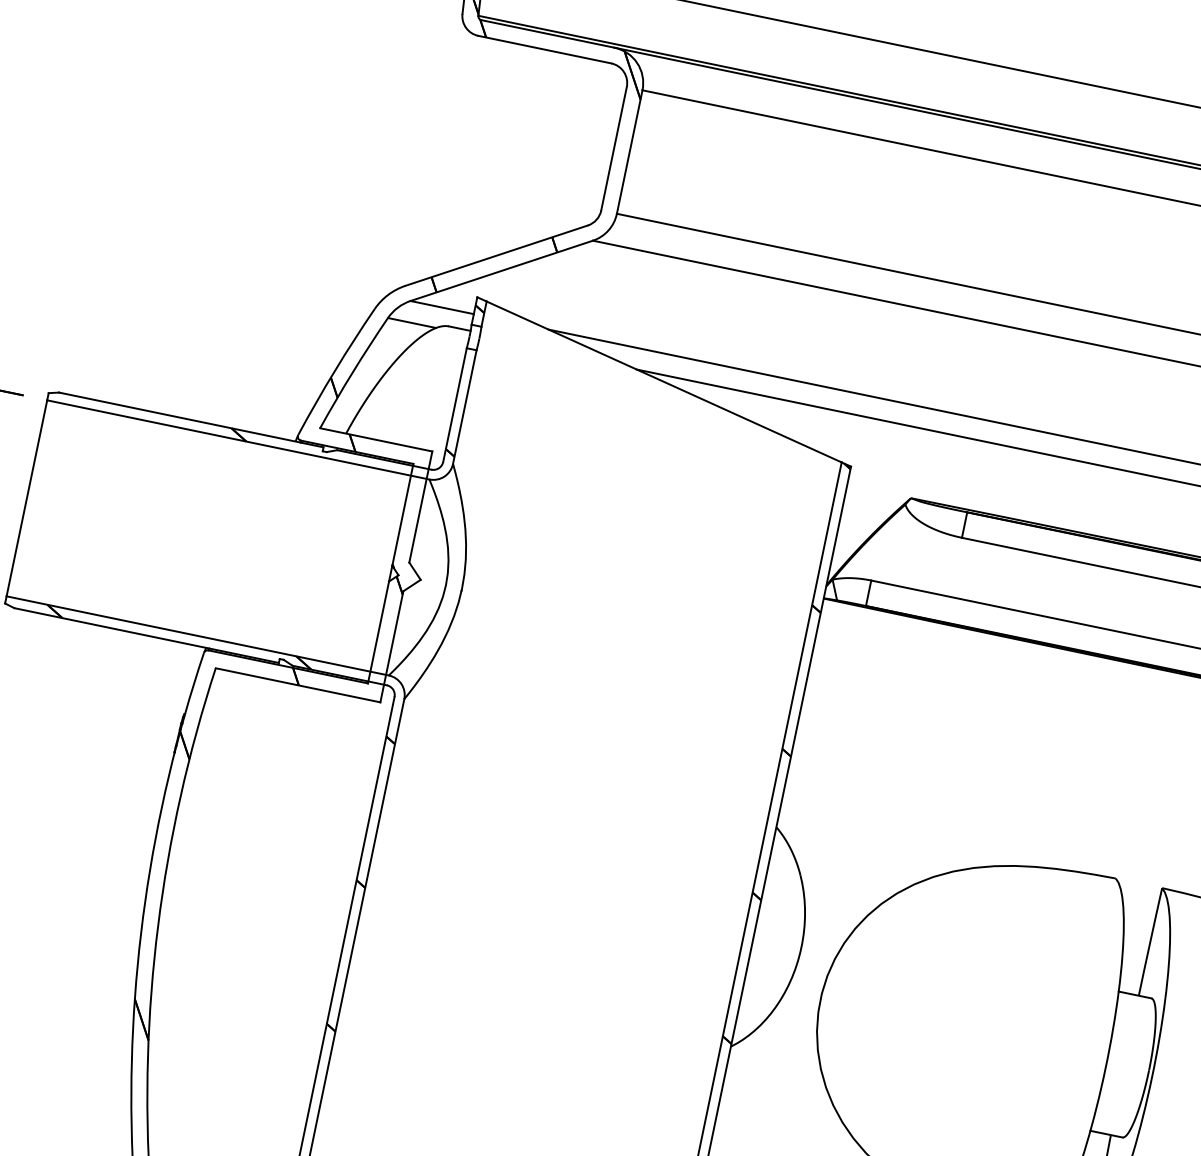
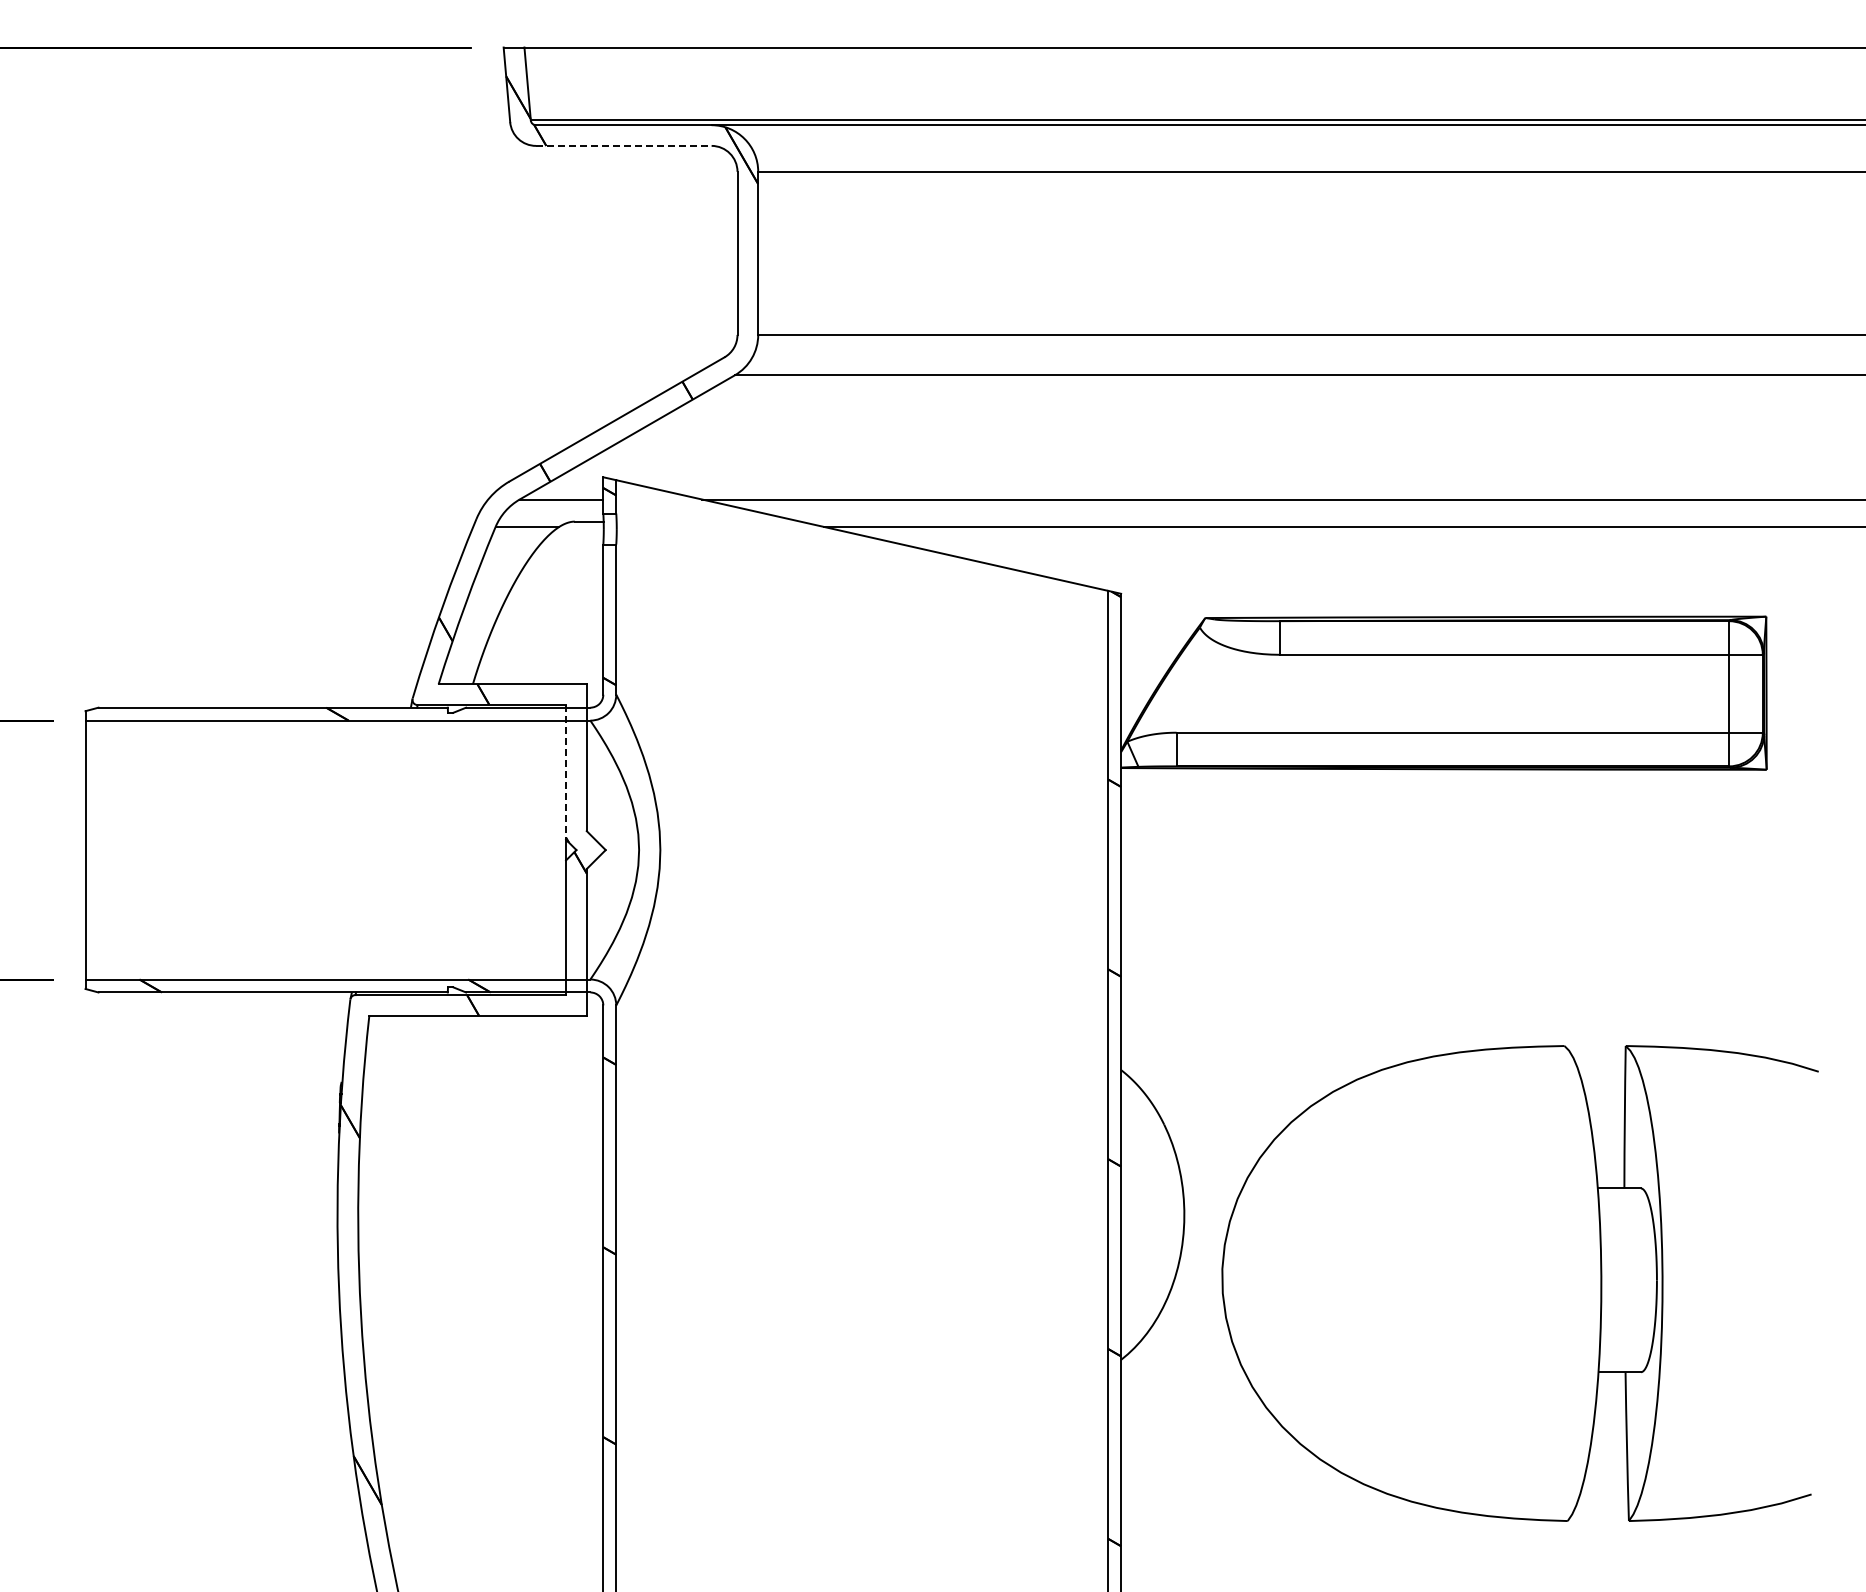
line: (544, 49) -> (623, 145), solid -> dashed
line: (403, 515) -> (566, 772), solid -> dashed

